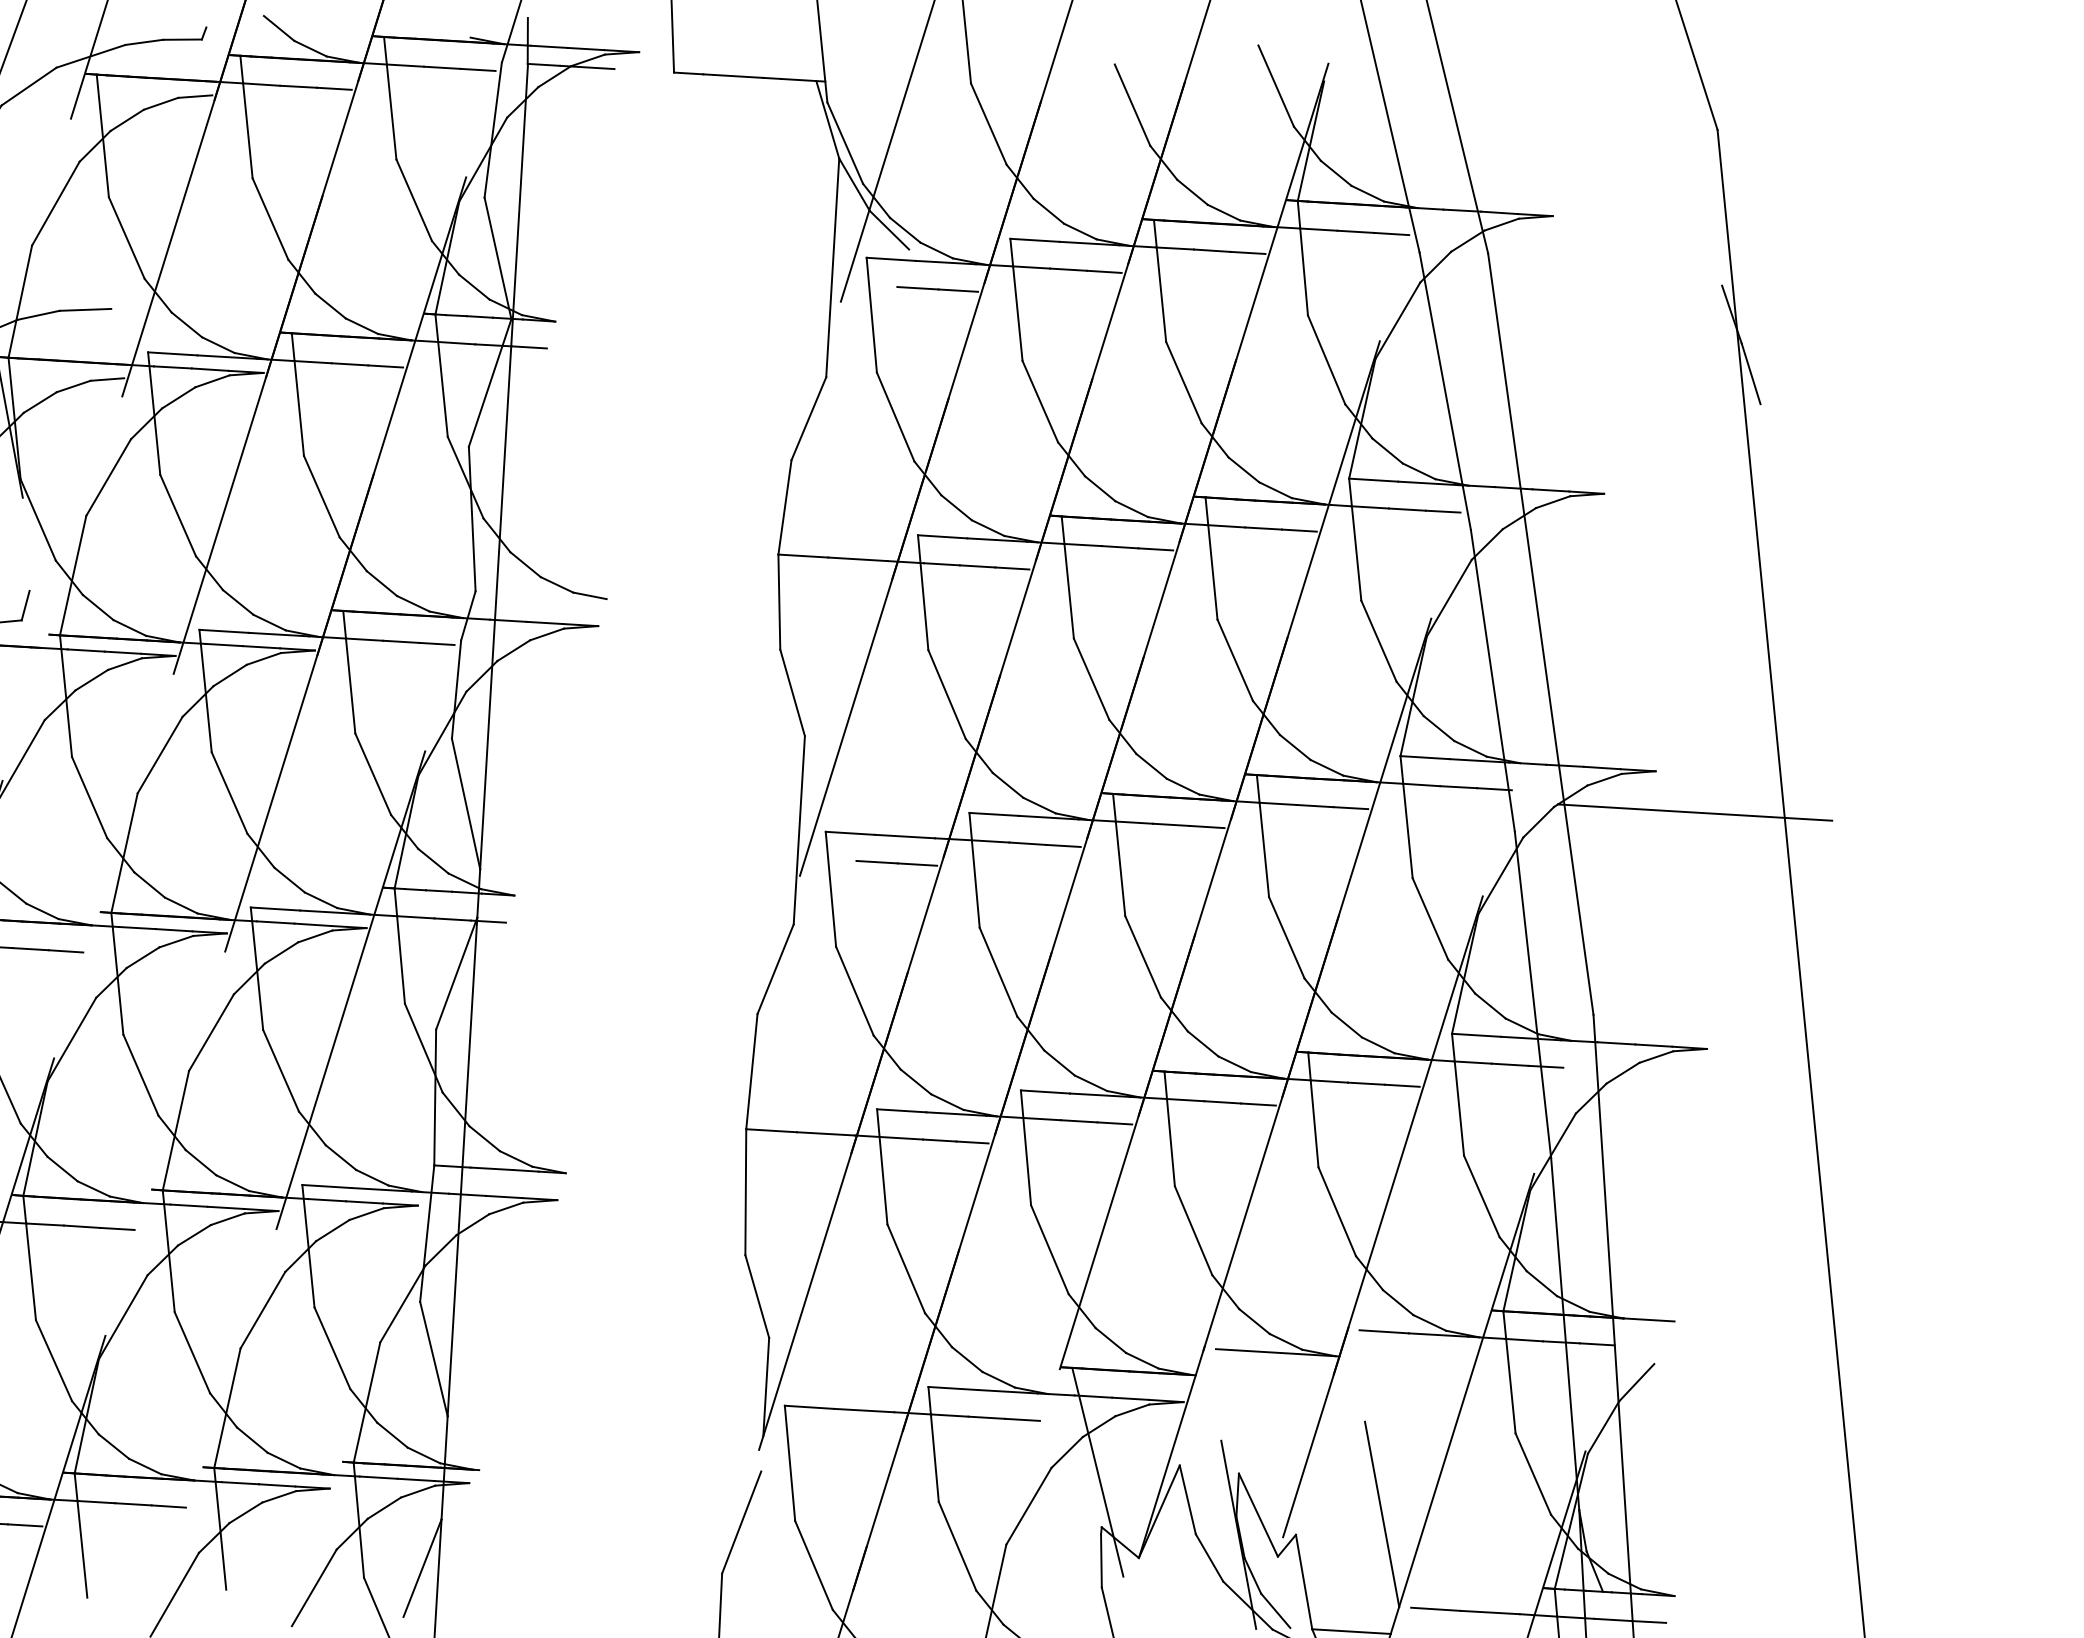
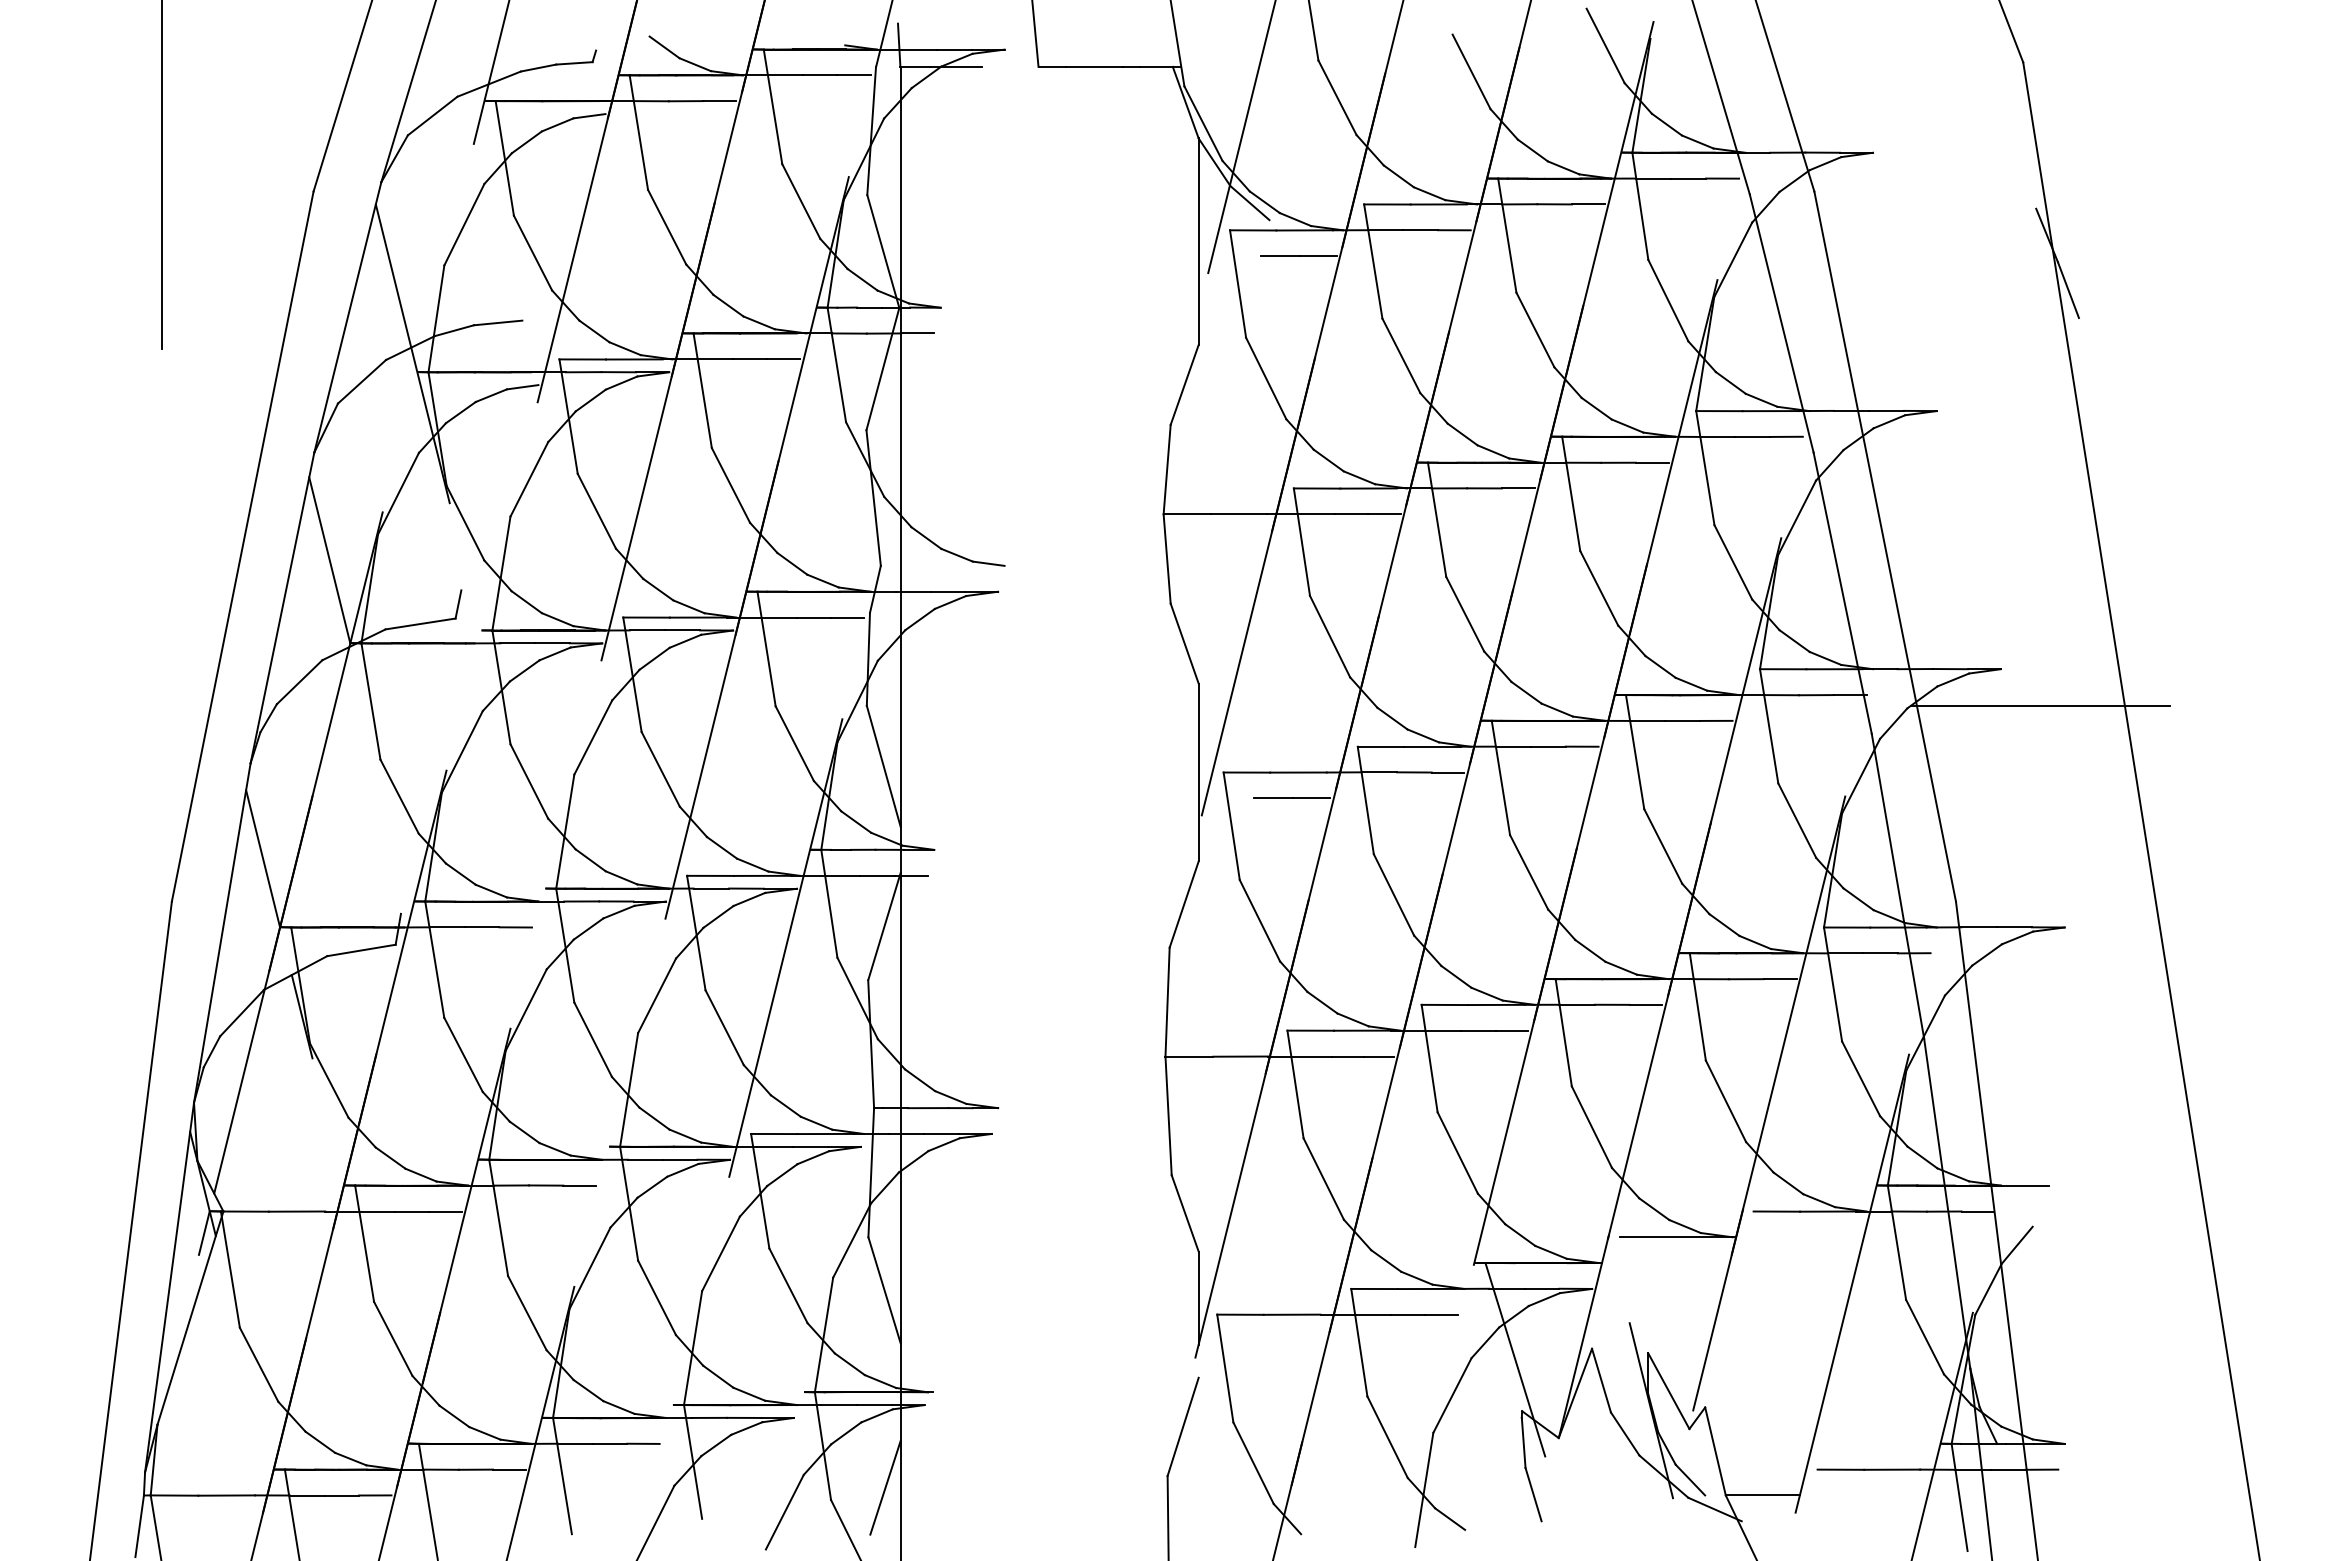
line: (1381, 1514) -> (1784, 1383), removed

